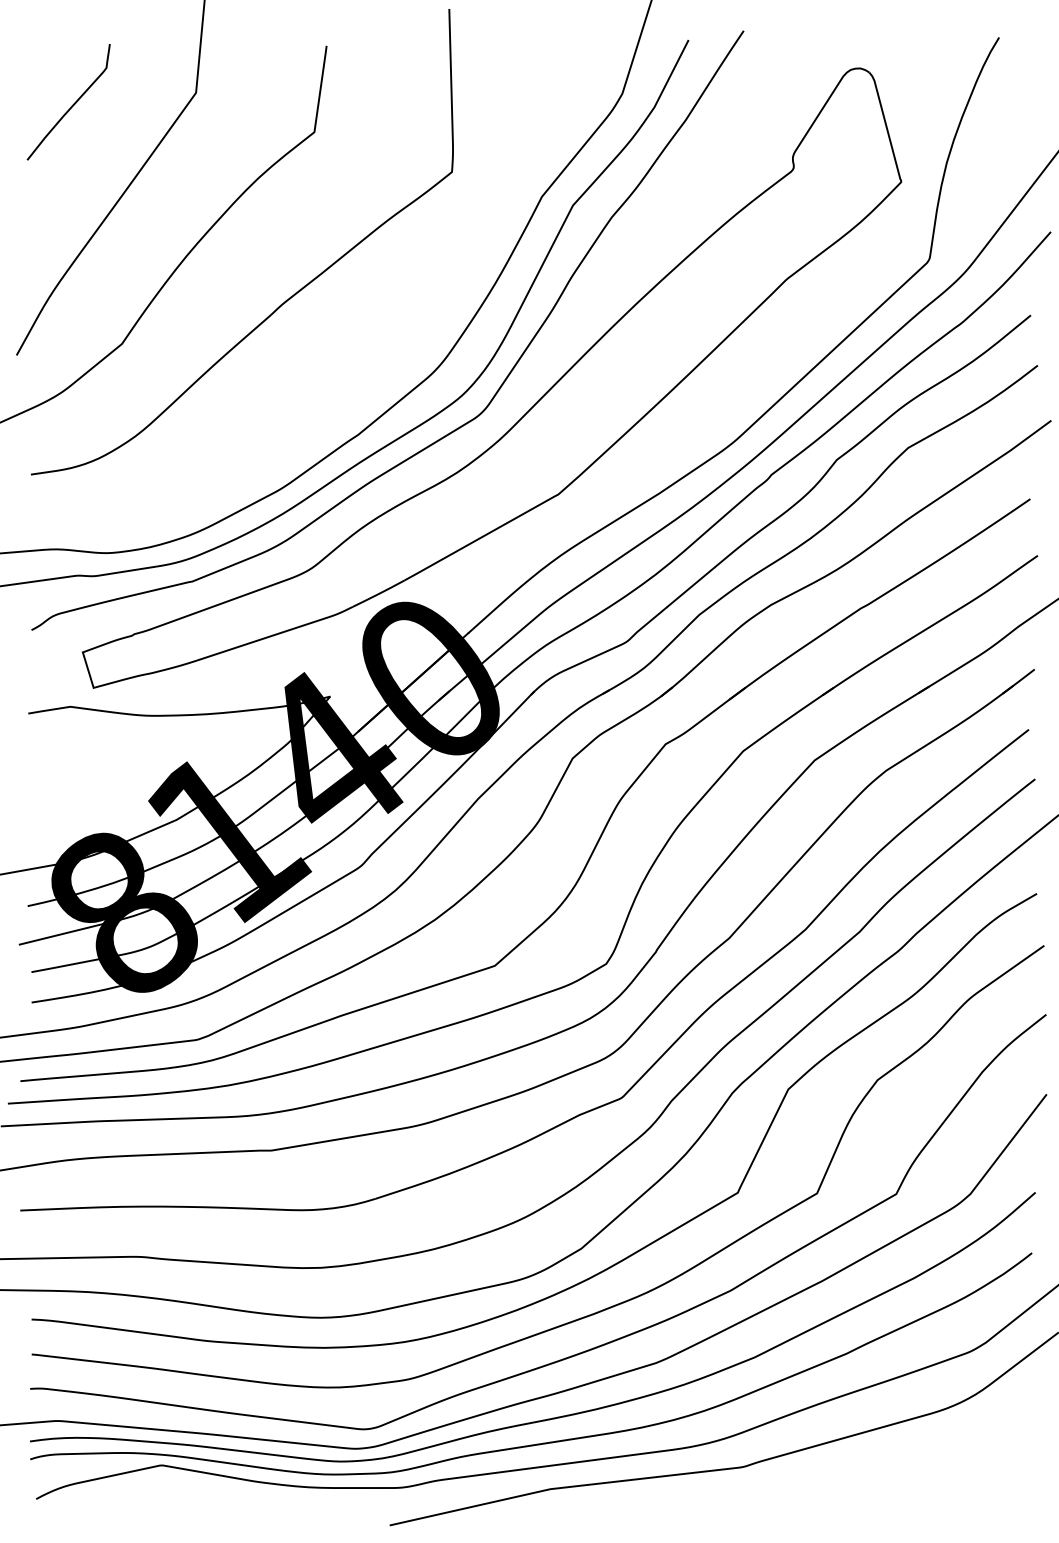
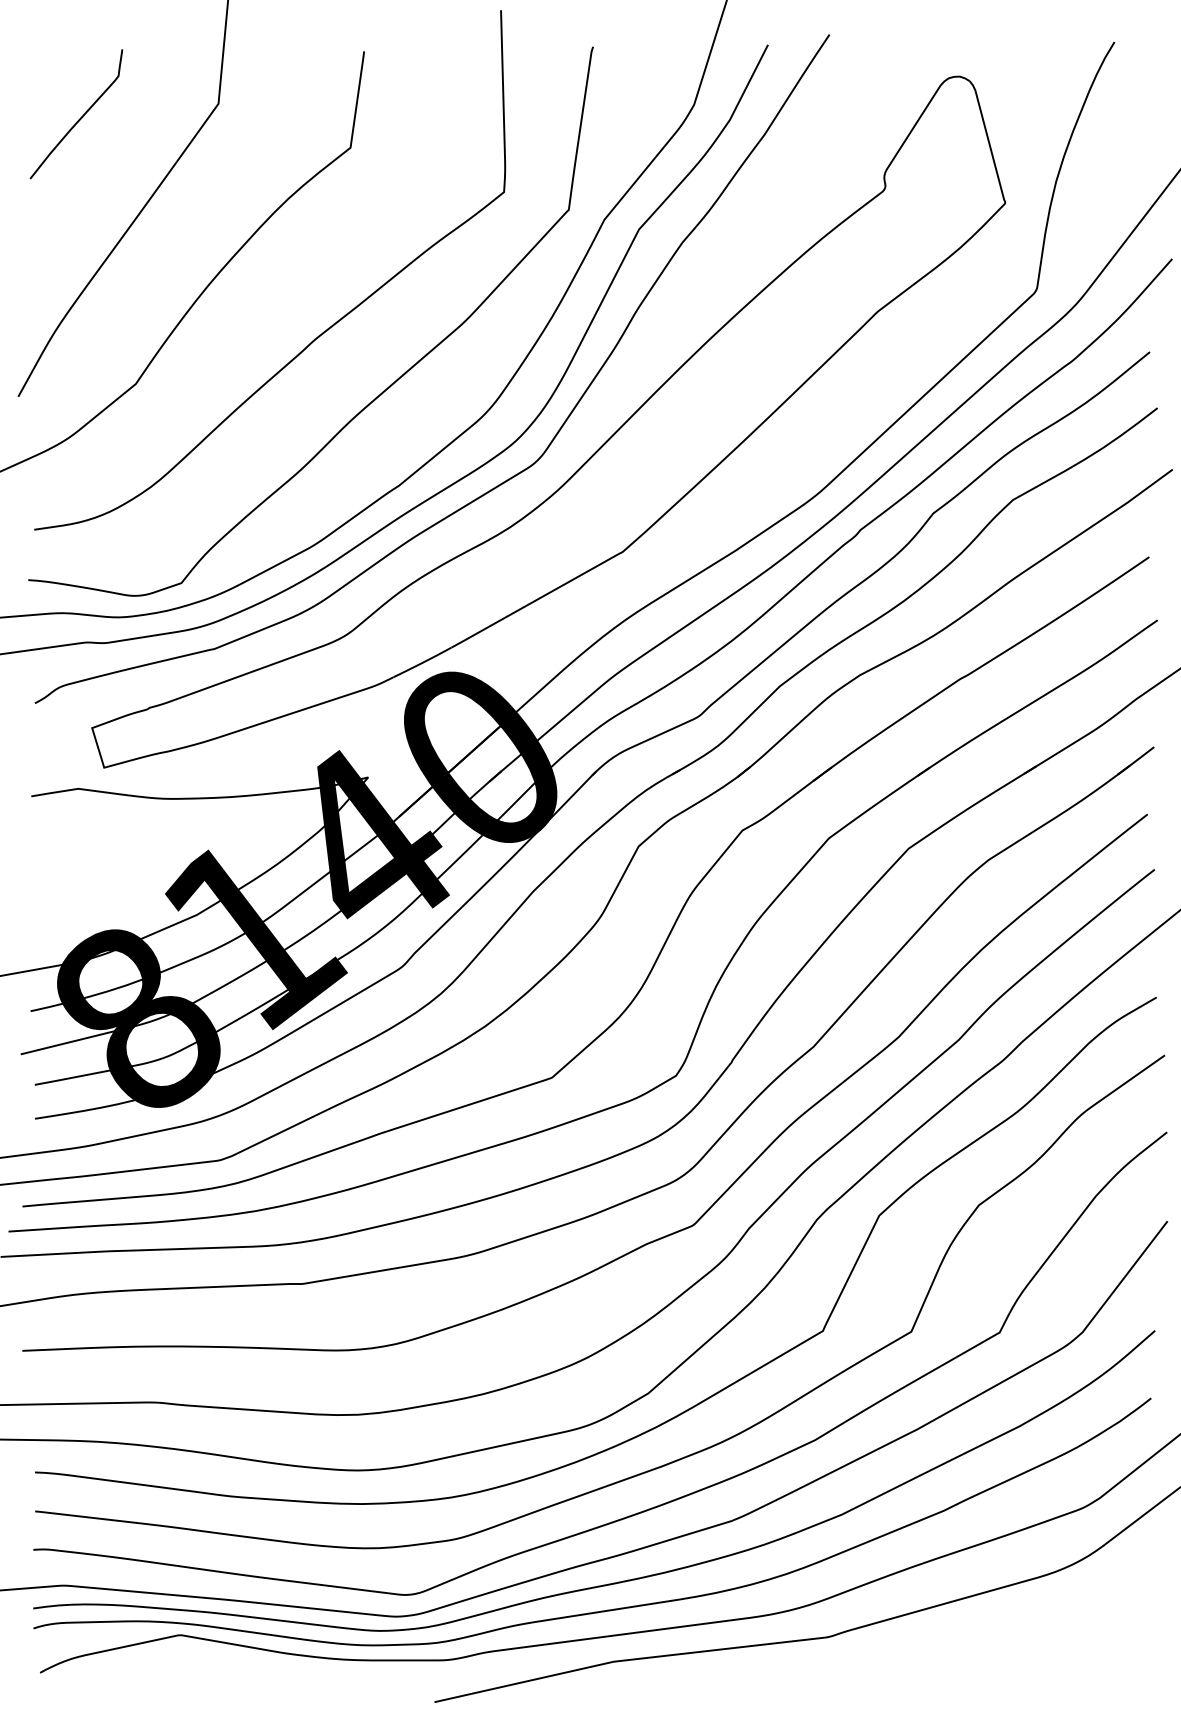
curve: (337, 355) -> (376, 396), added

